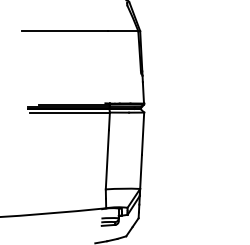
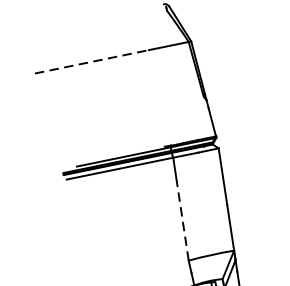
line: (65, 31) -> (92, 62), solid -> dashed
line: (107, 159) -> (182, 220), solid -> dashed

